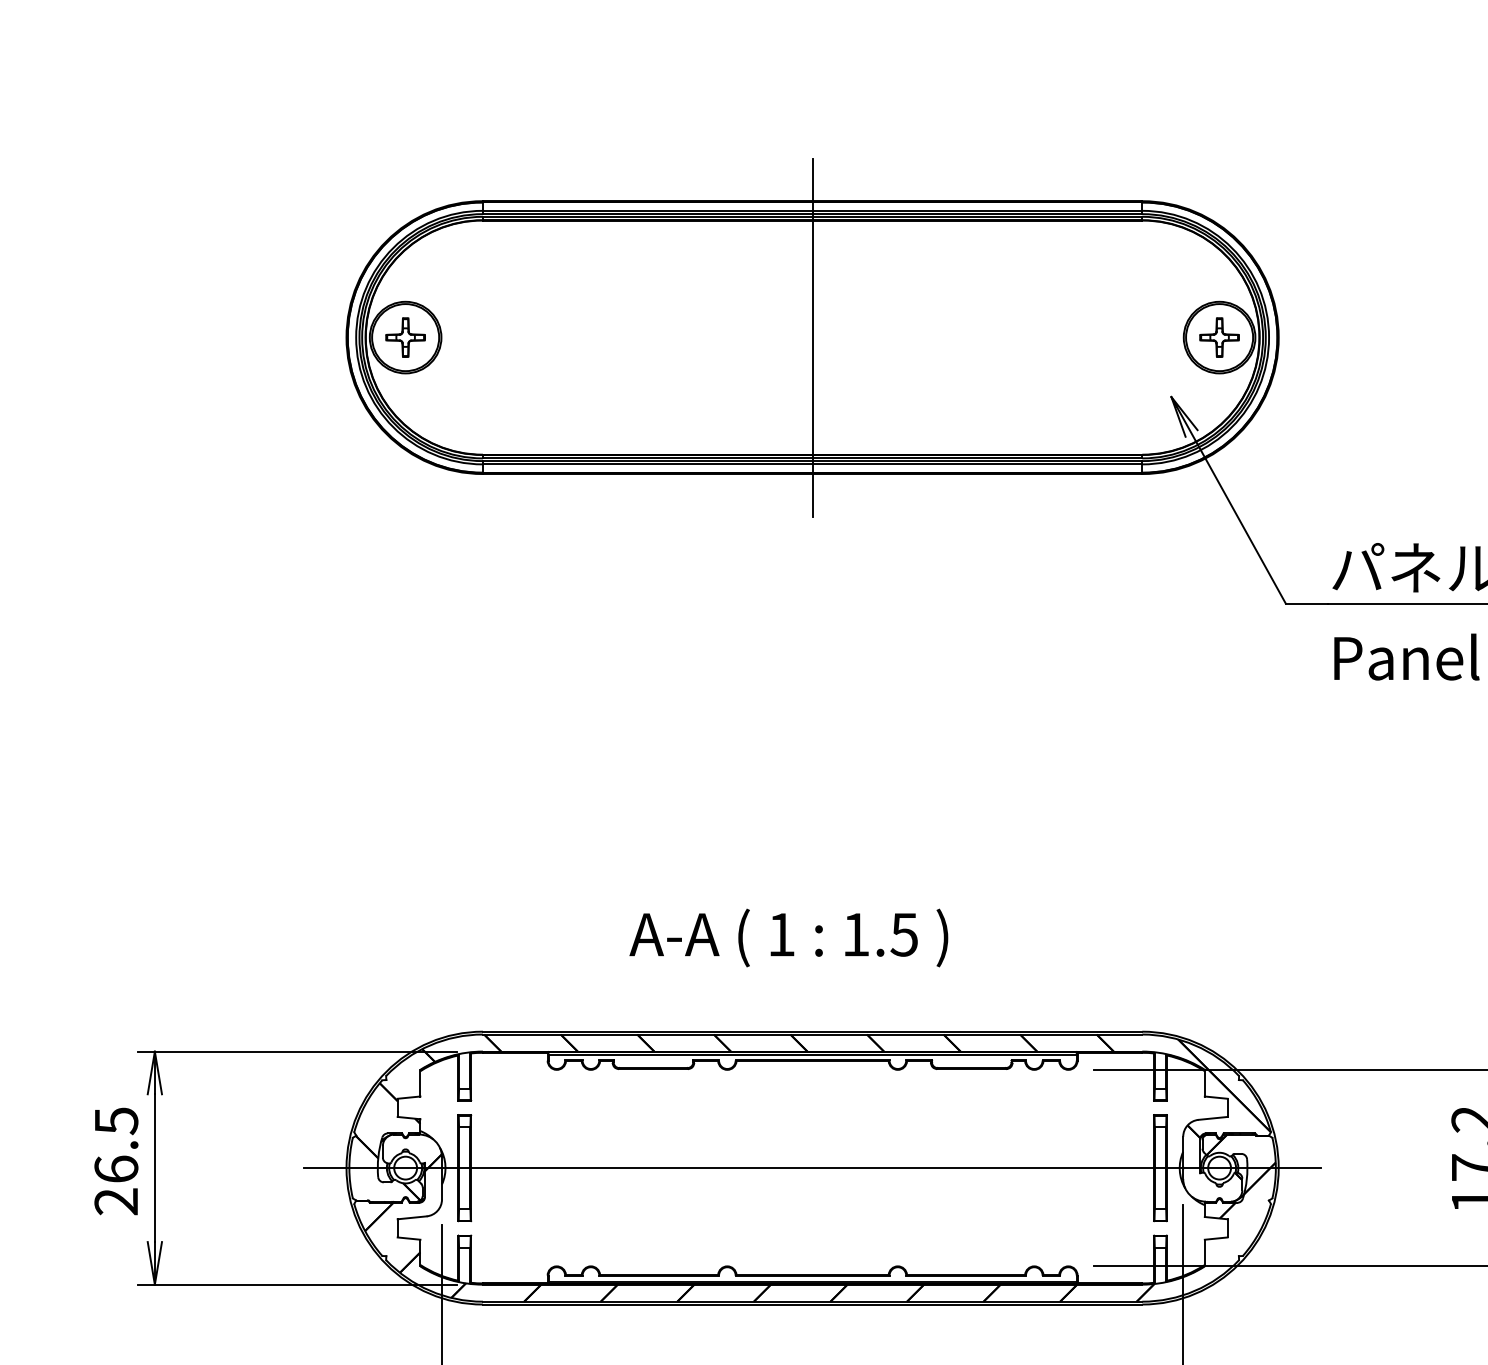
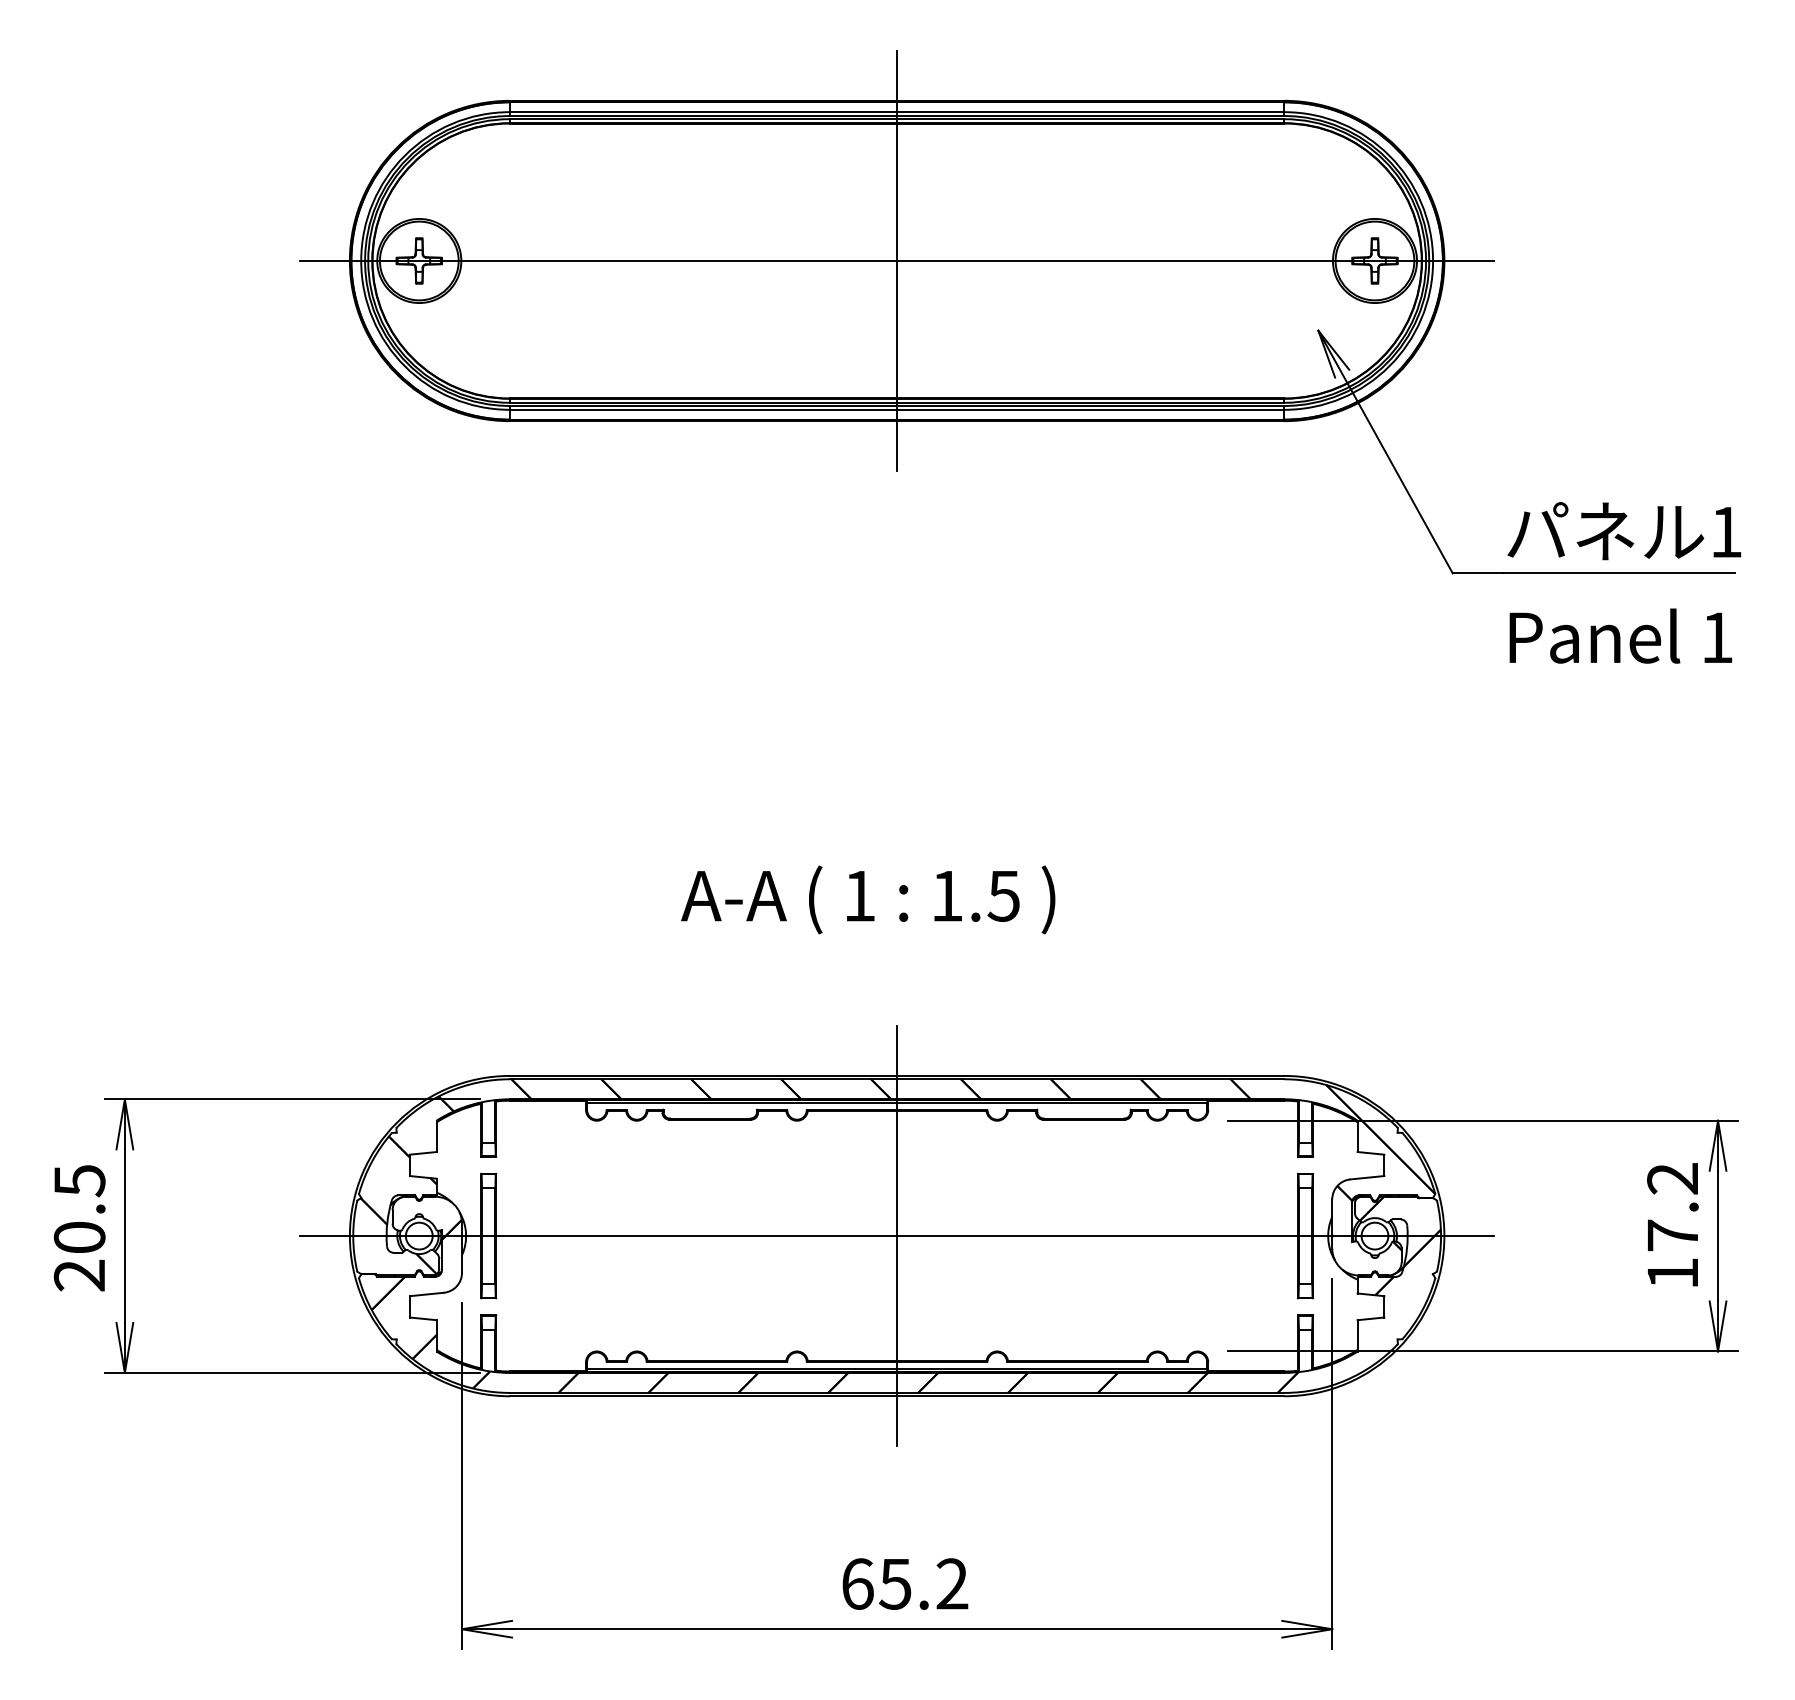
line: (812, 338) -> (896, 261), added
text: (789, 937) -> (868, 899), moved
line: (812, 1167) -> (897, 1235), added
text: (116, 1168) -> (79, 1236), 26.5 -> 20.5

